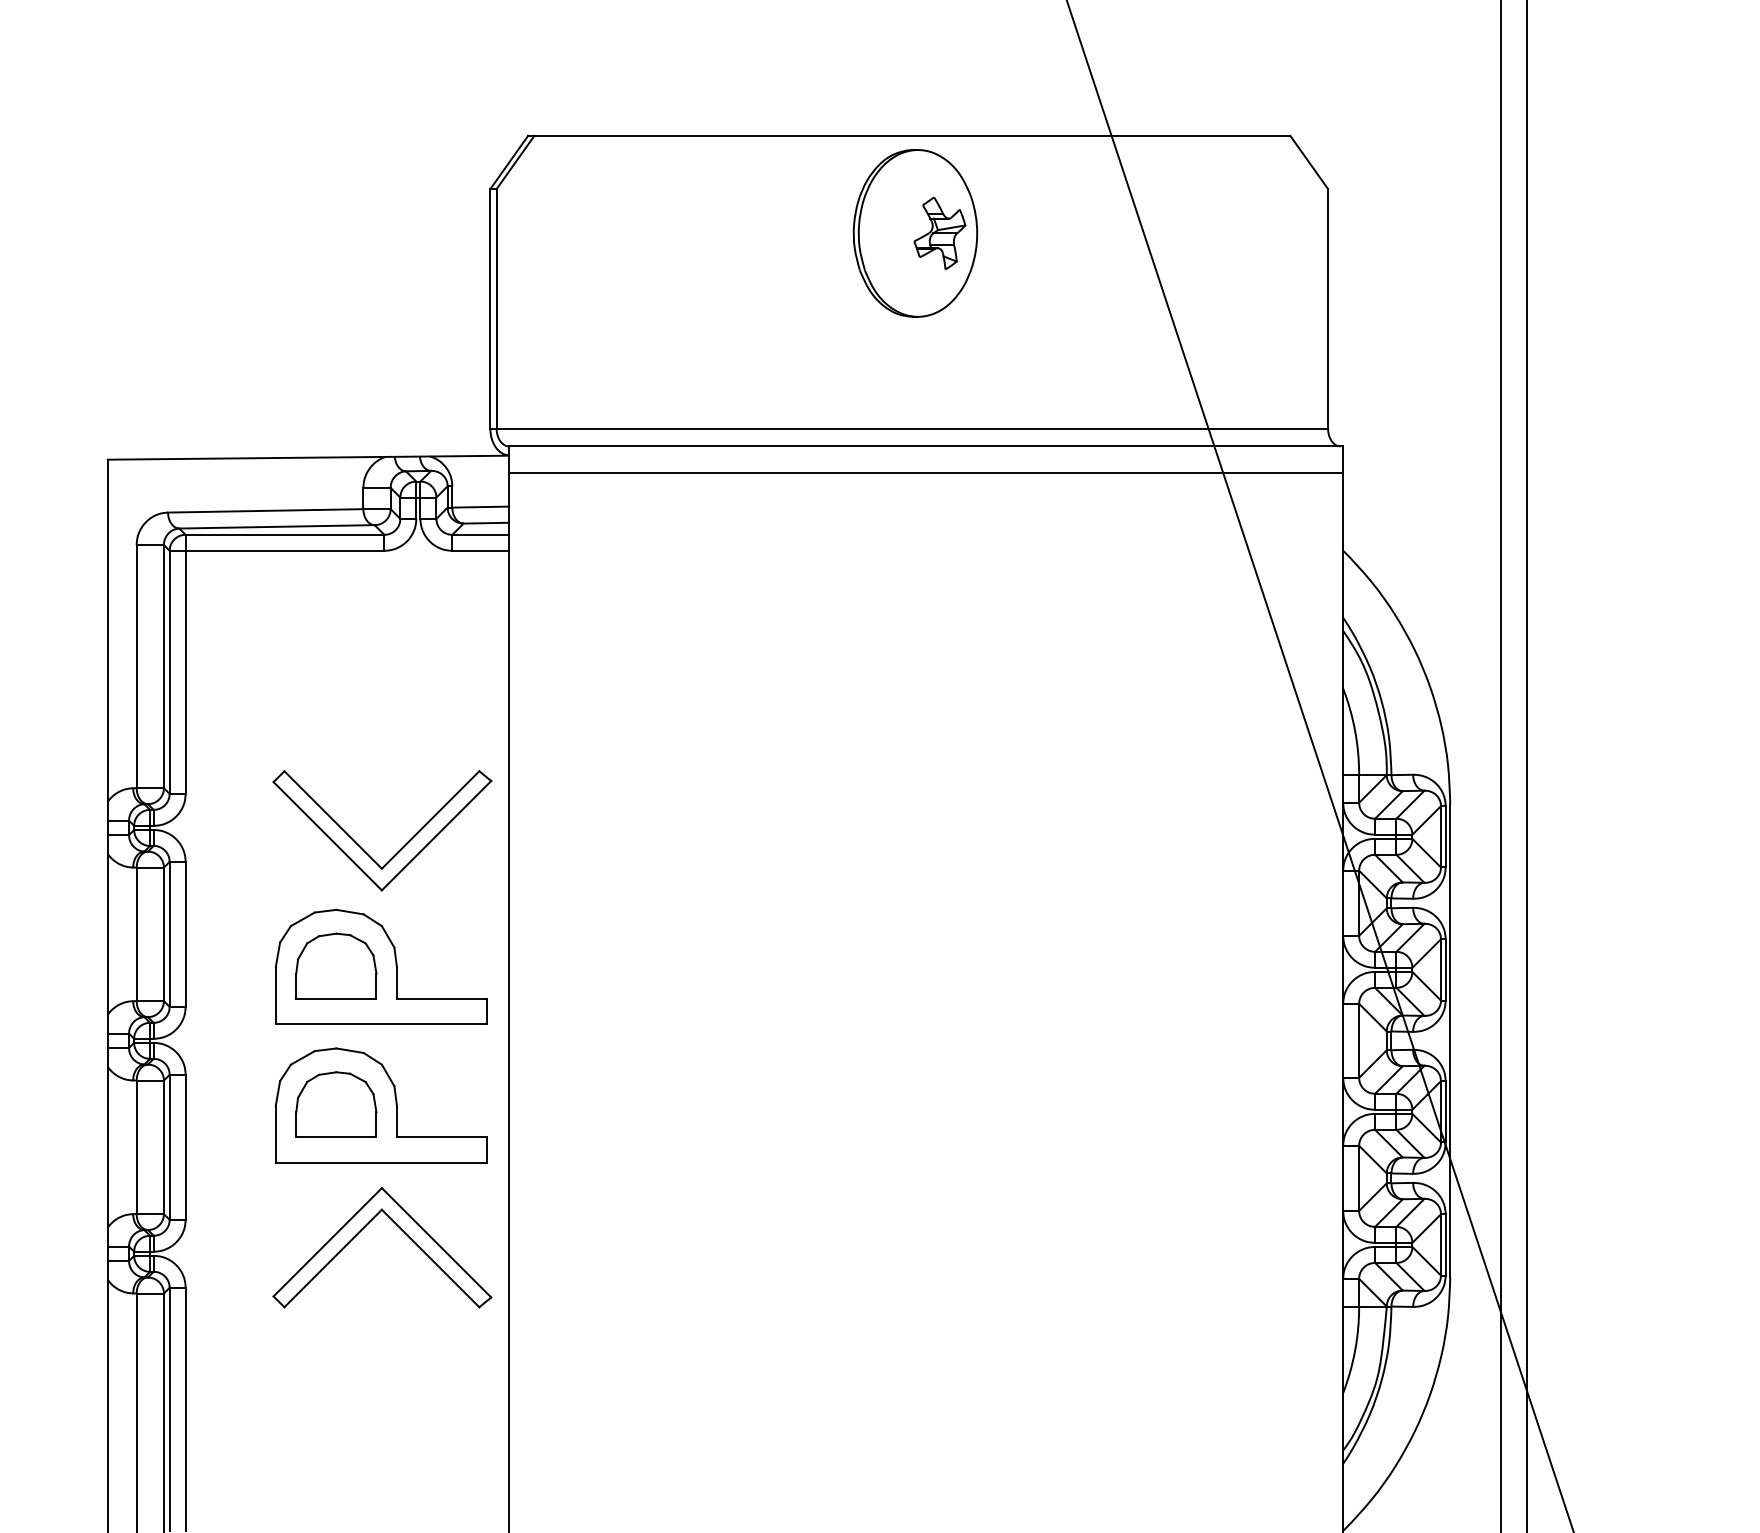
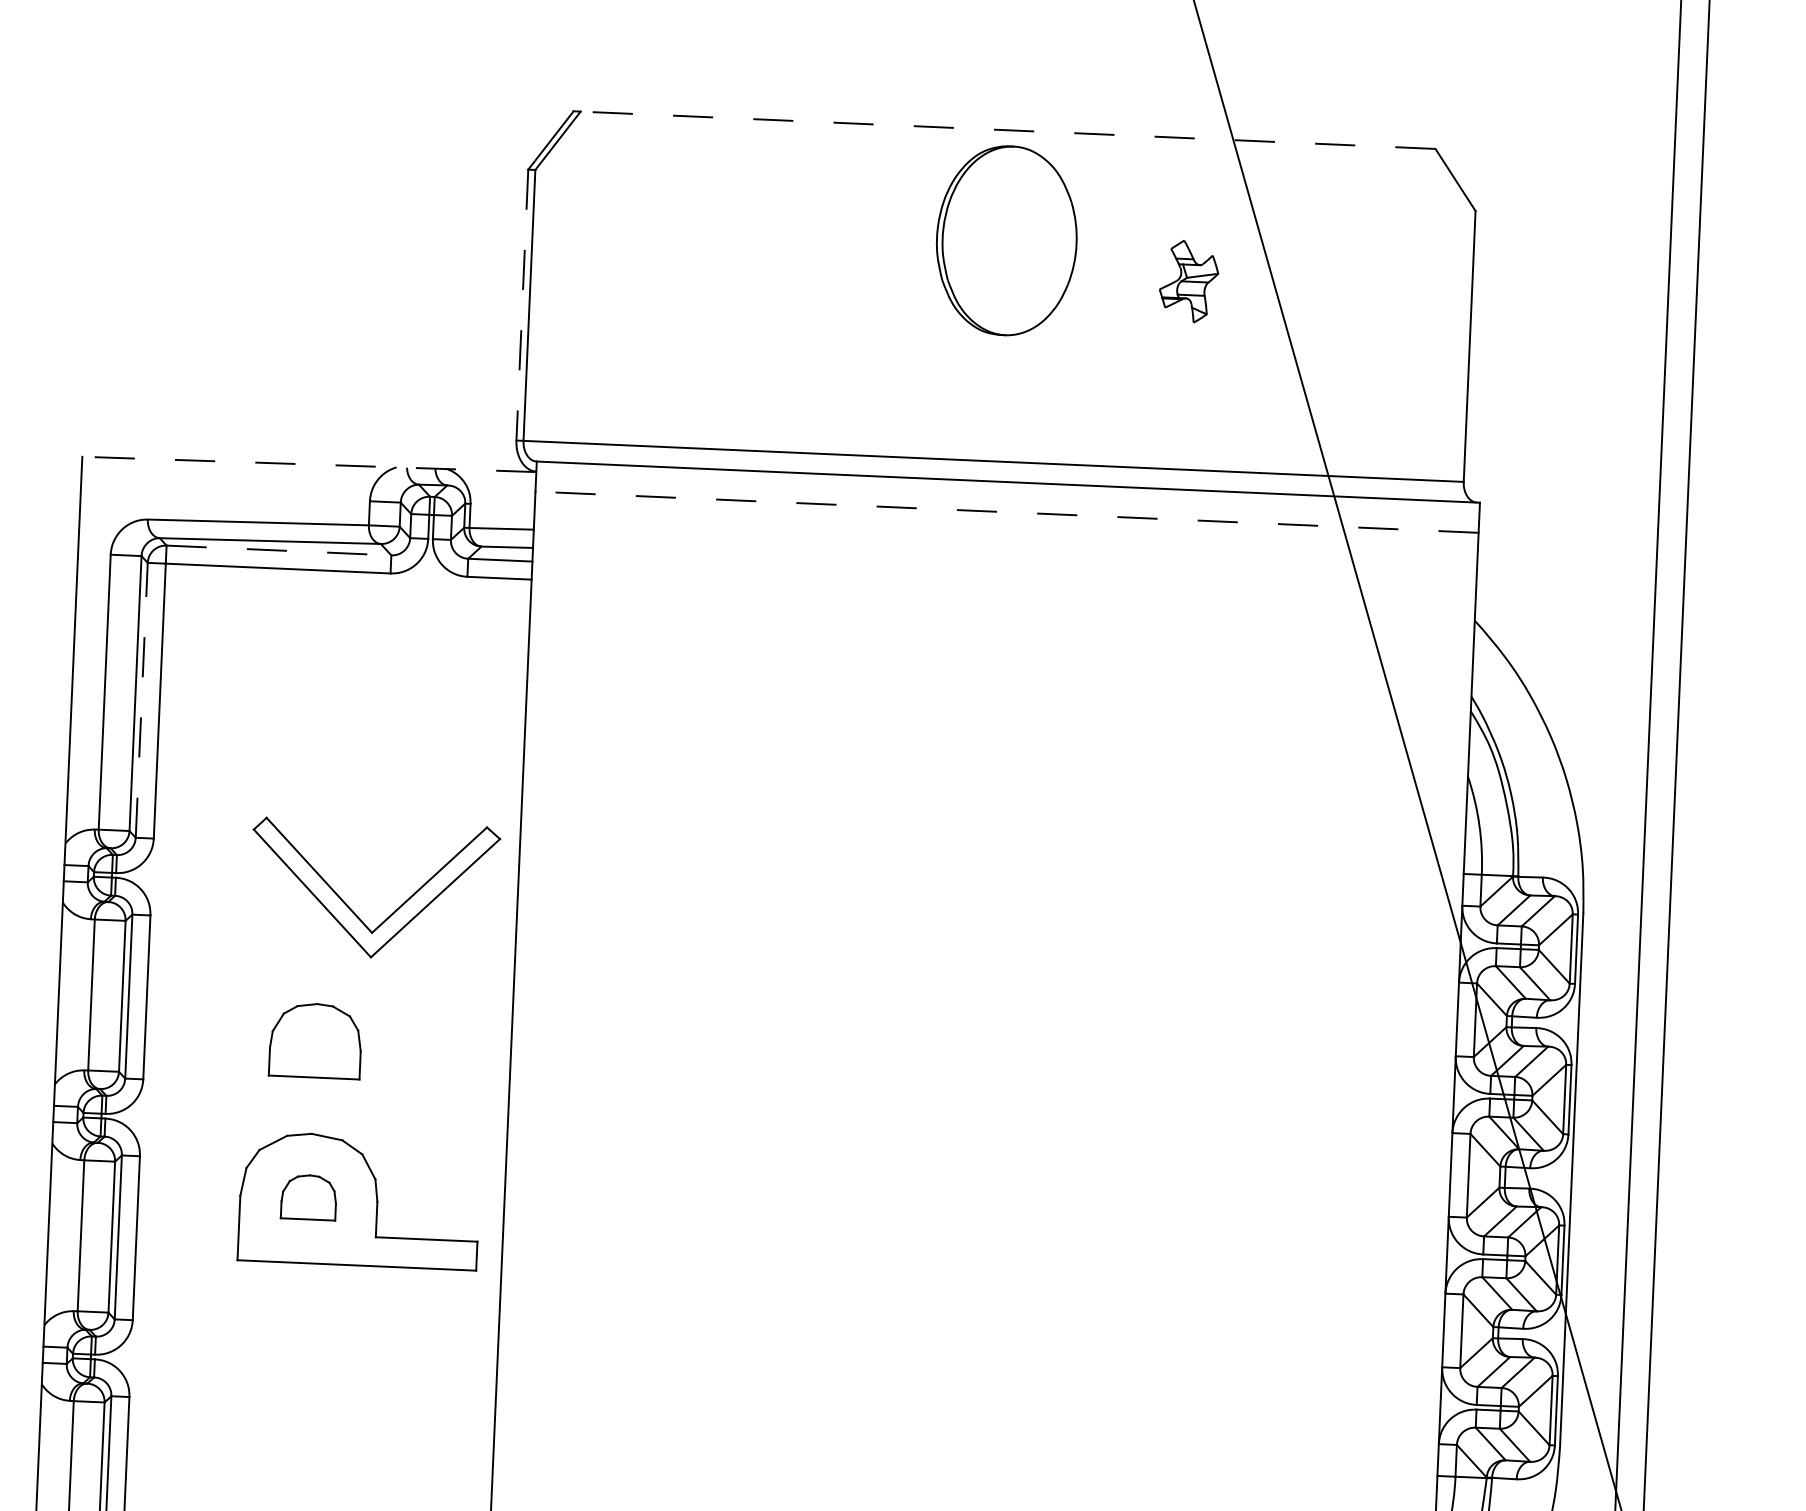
line: (912, 135) -> (1008, 129), solid -> dashed
part: (939, 232) -> (1188, 280), moved
line: (490, 308) -> (522, 304), solid -> dashed
line: (308, 457) -> (309, 464), solid -> dashed
line: (925, 473) -> (1006, 512), solid -> dashed
line: (285, 534) -> (279, 550), solid -> dashed
line: (169, 672) -> (141, 700), solid -> dashed
part: (380, 966) -> (365, 1043), removed
part: (336, 1104) -> (309, 1197), size x0.6
part: (400, 1229) -> (375, 1341), removed

